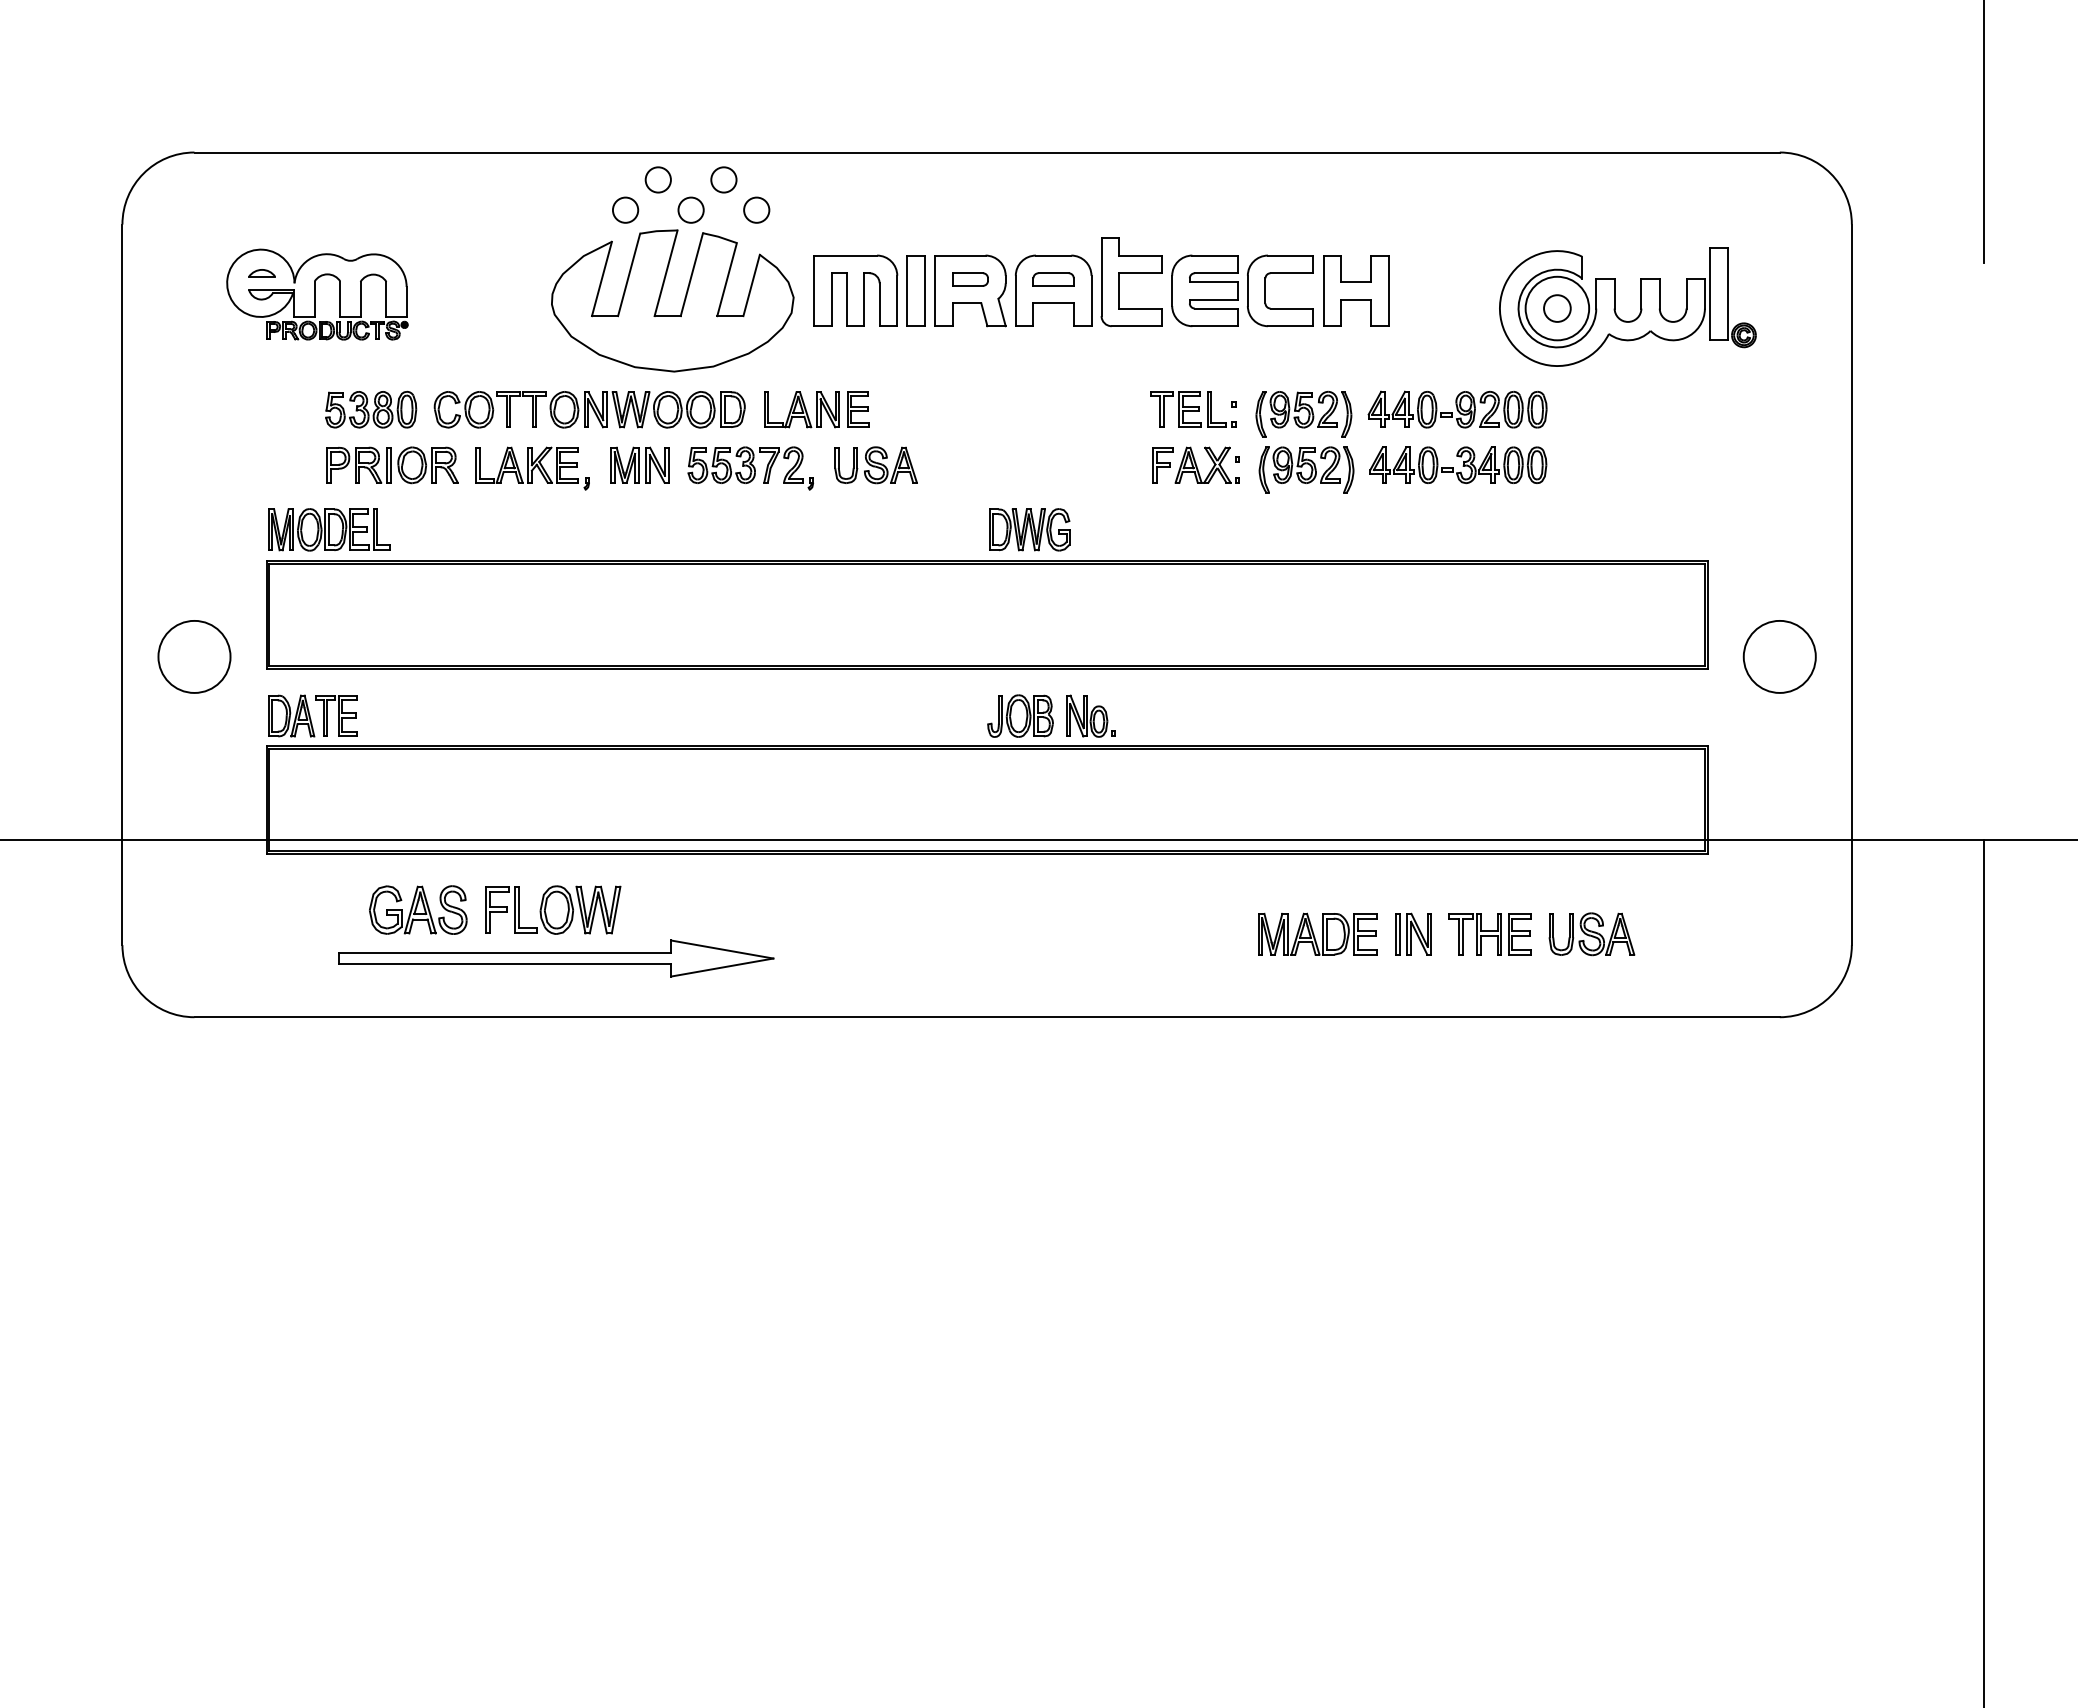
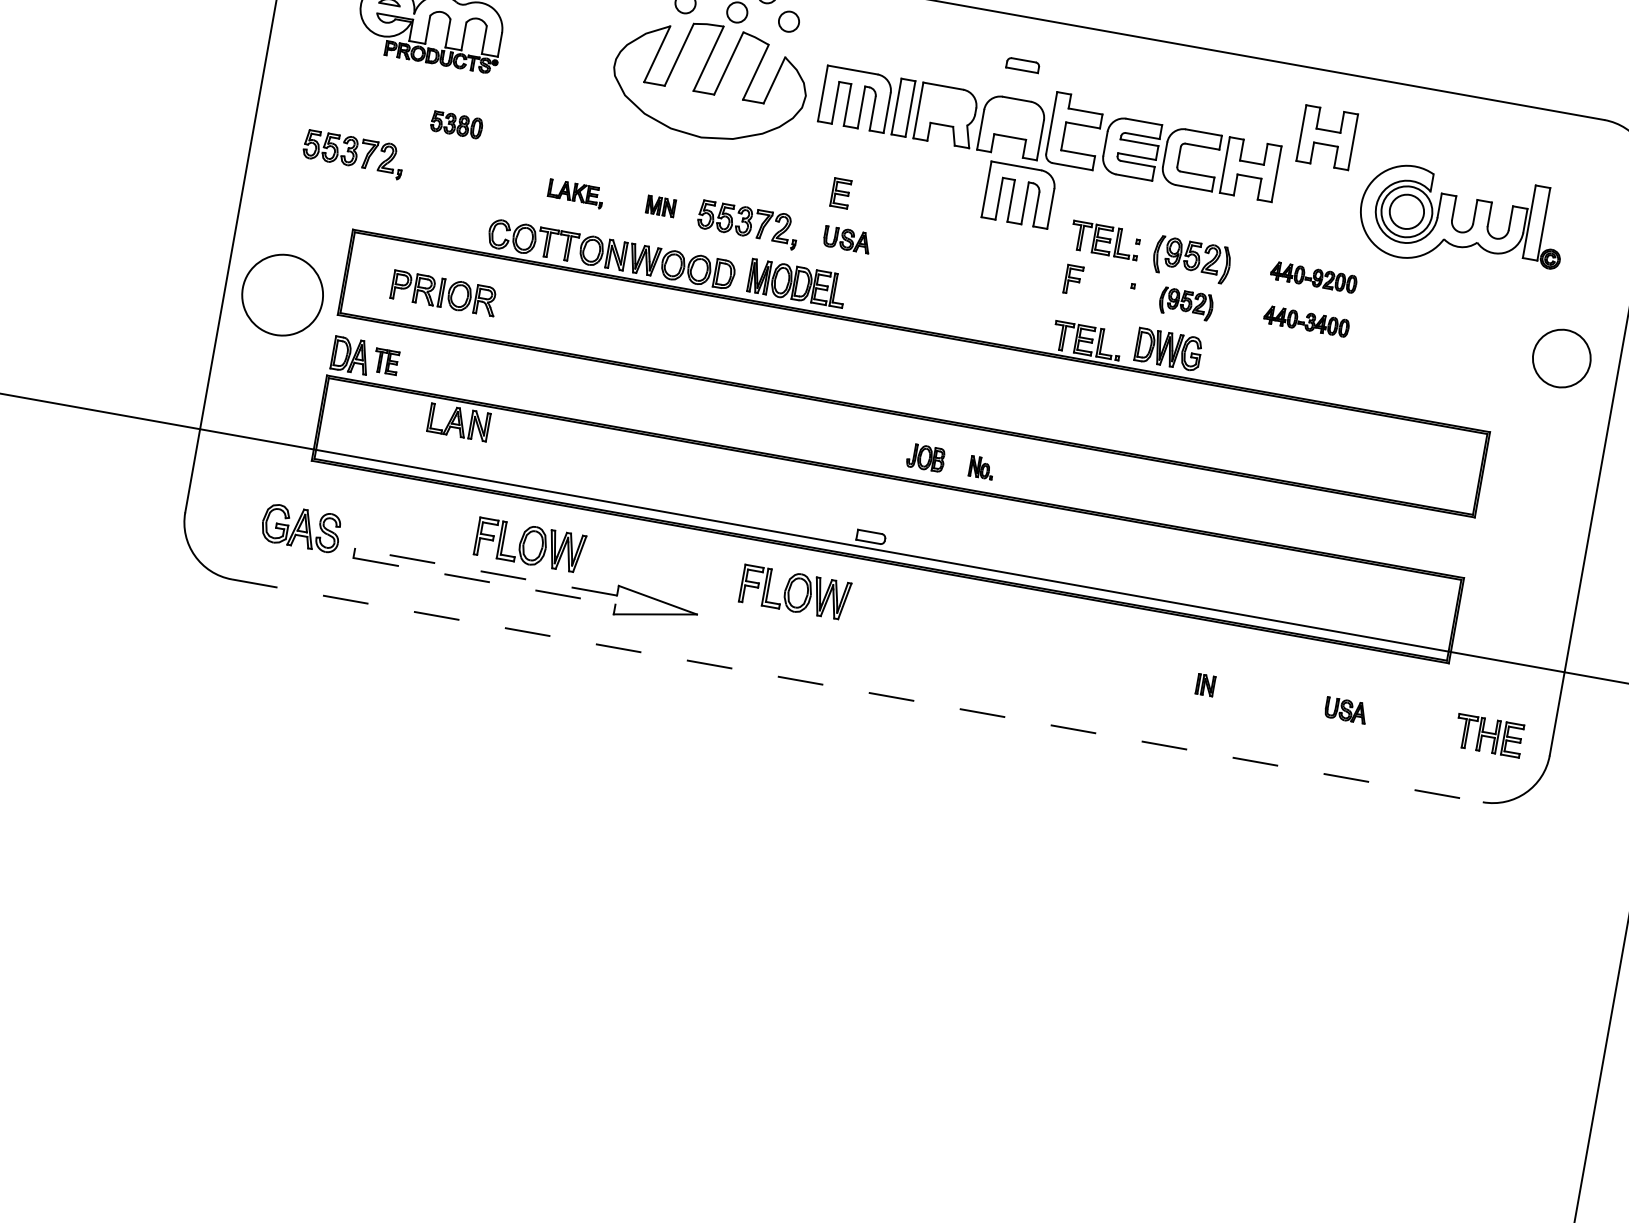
part: (1443, 234) -> (1327, 137), added
part: (970, 279) -> (871, 537), moved
part: (1053, 279) -> (1022, 65), moved
circle: (1557, 308) -> (1407, 211), size x1.6
part: (1077, 372) -> (1019, 194), added
part: (371, 409) -> (457, 124), size x0.7
part: (589, 409) -> (611, 254), moved
part: (801, 409) -> (458, 422), moved
part: (1457, 409) -> (1313, 277), size x0.6
part: (1211, 460) -> (1112, 283), removed
part: (639, 464) -> (660, 205), size x0.6
part: (392, 465) -> (444, 293), moved
part: (875, 465) -> (846, 239), size x0.7
part: (1458, 465) -> (1306, 321), size x0.6
part: (250, 468) -> (353, 154), added
part: (532, 468) -> (575, 194), size x0.6
part: (1306, 469) -> (1186, 303), size x0.7
part: (329, 529) -> (797, 283), moved
part: (1029, 529) -> (1168, 349), moved
part: (1193, 536) -> (1087, 340), added
circle: (194, 656) -> (282, 294), size x1.4
circle: (1779, 656) -> (1561, 358), moved
part: (336, 715) -> (386, 361), size x0.7
part: (1020, 715) -> (926, 457), size x0.7
part: (1090, 715) -> (981, 467), size x0.6
part: (418, 909) -> (301, 527), moved
part: (889, 909) -> (795, 592), added
part: (1317, 933) -> (1129, 671), removed
part: (1413, 933) -> (1205, 684), size x0.6
part: (1489, 934) -> (1488, 735), moved
part: (1591, 934) -> (1345, 710), size x0.6
line: (504, 952) -> (485, 571), solid -> dashed
line: (505, 964) -> (484, 581), solid -> dashed
line: (987, 1017) -> (857, 691), solid -> dashed

